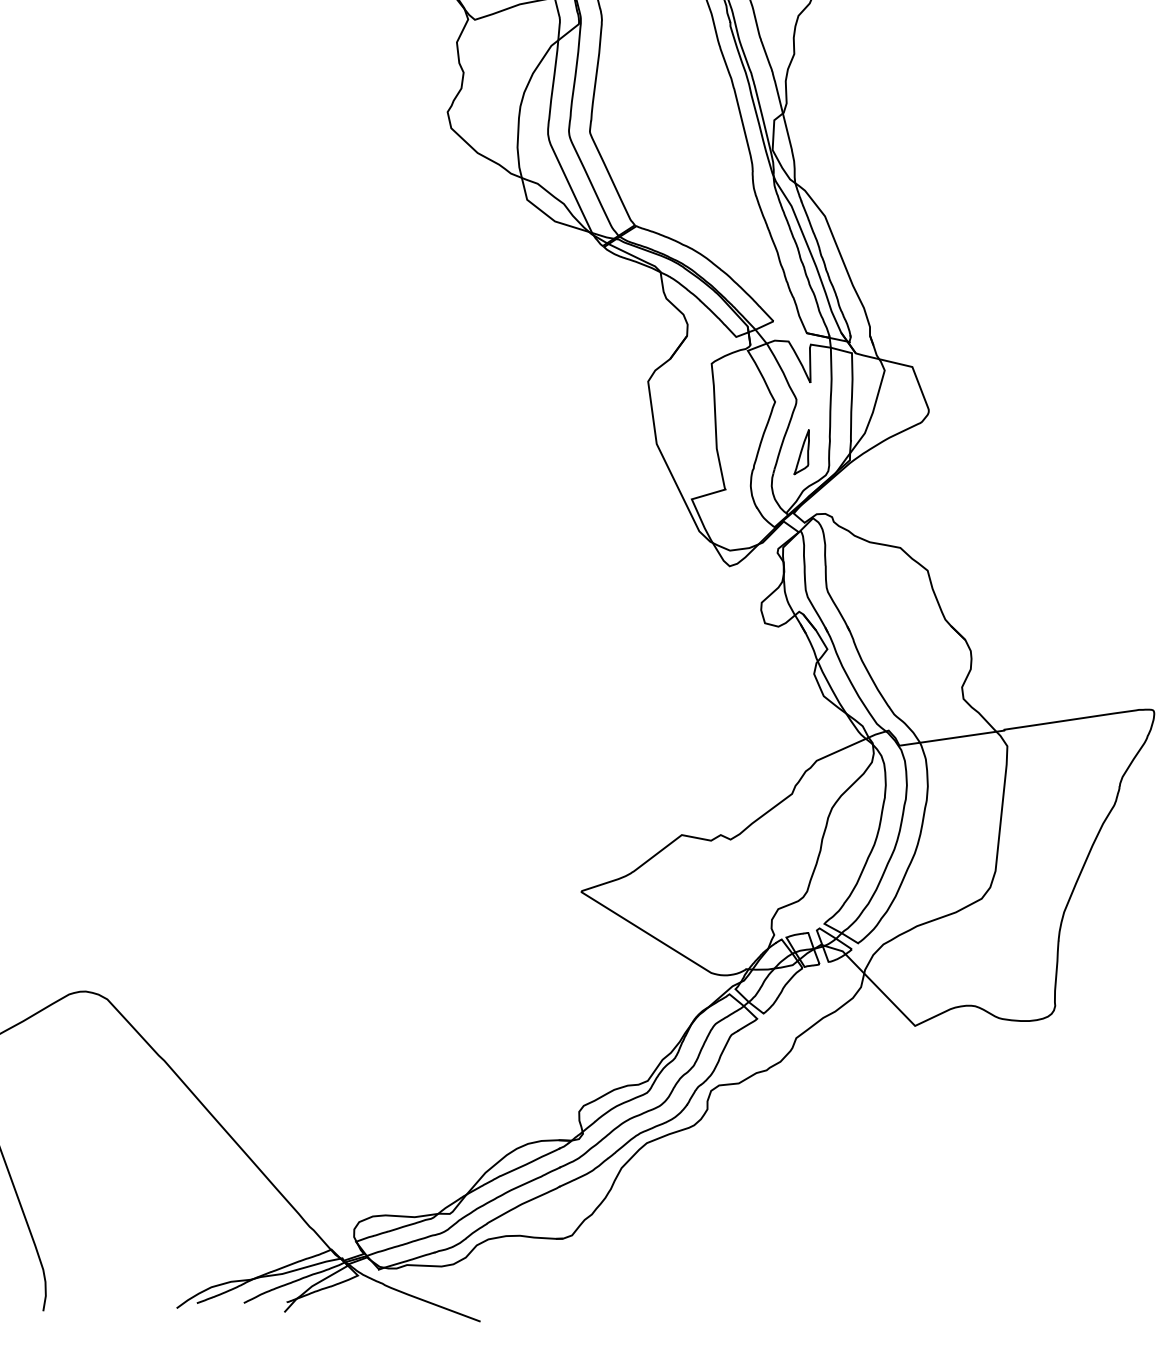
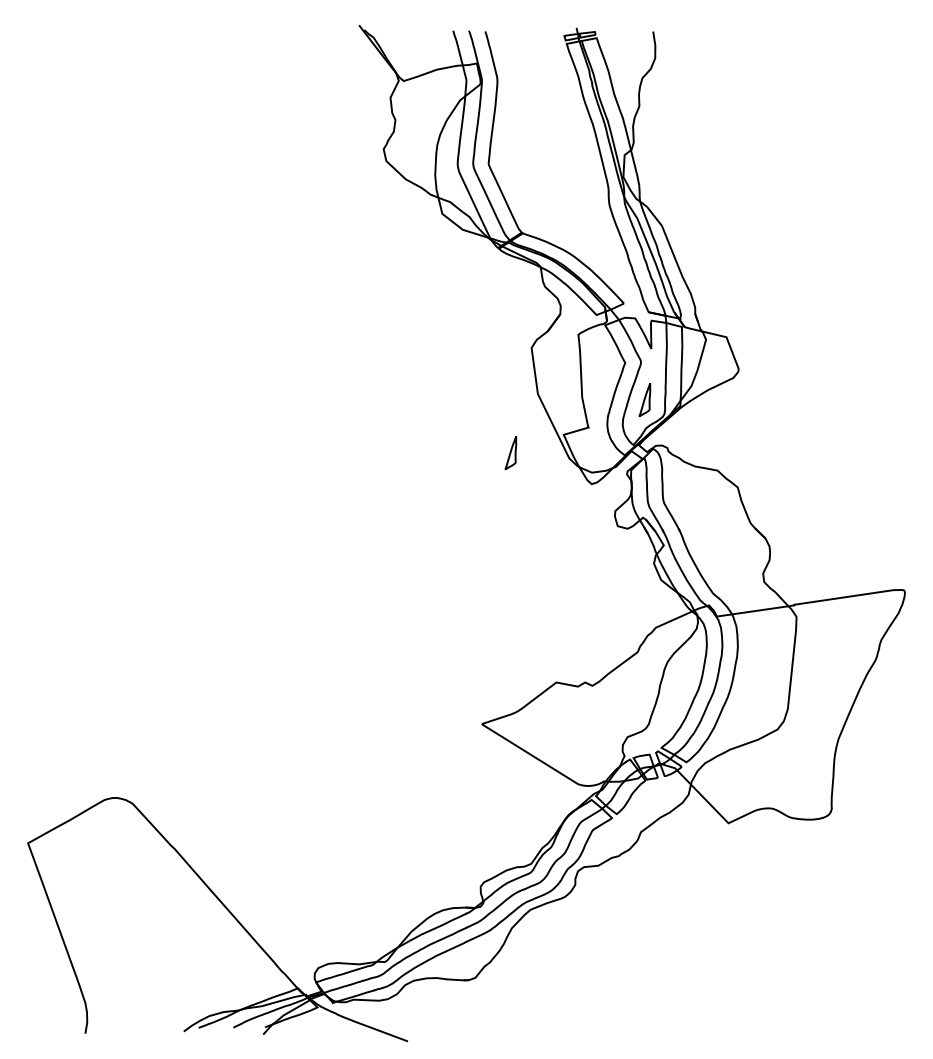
part: (619, 523) -> (510, 452), added

